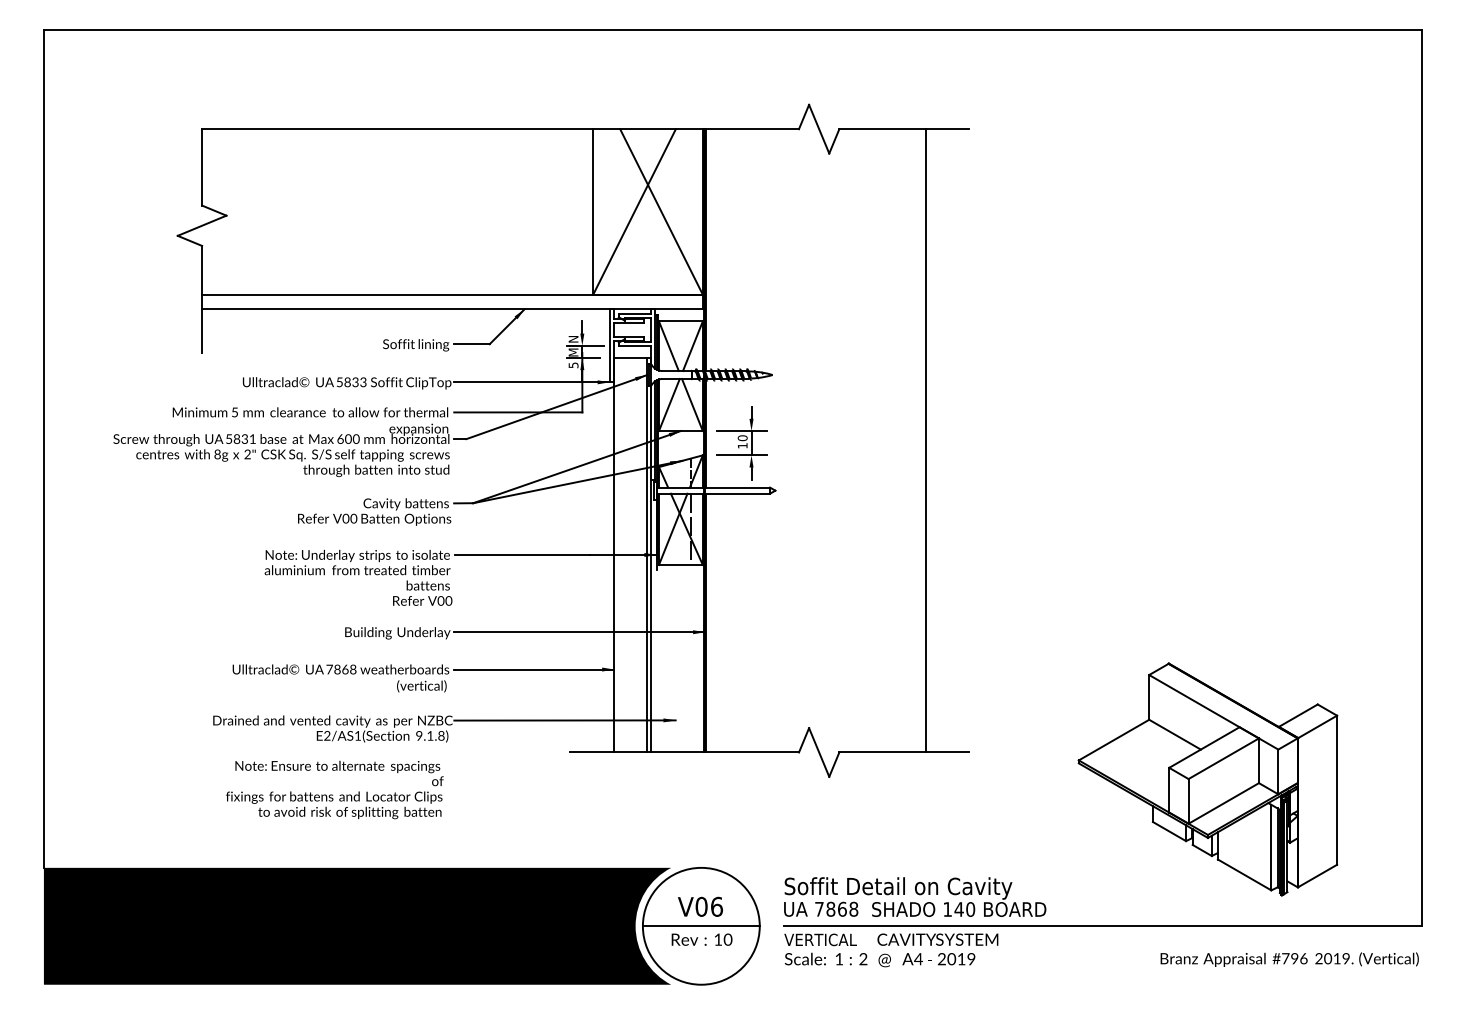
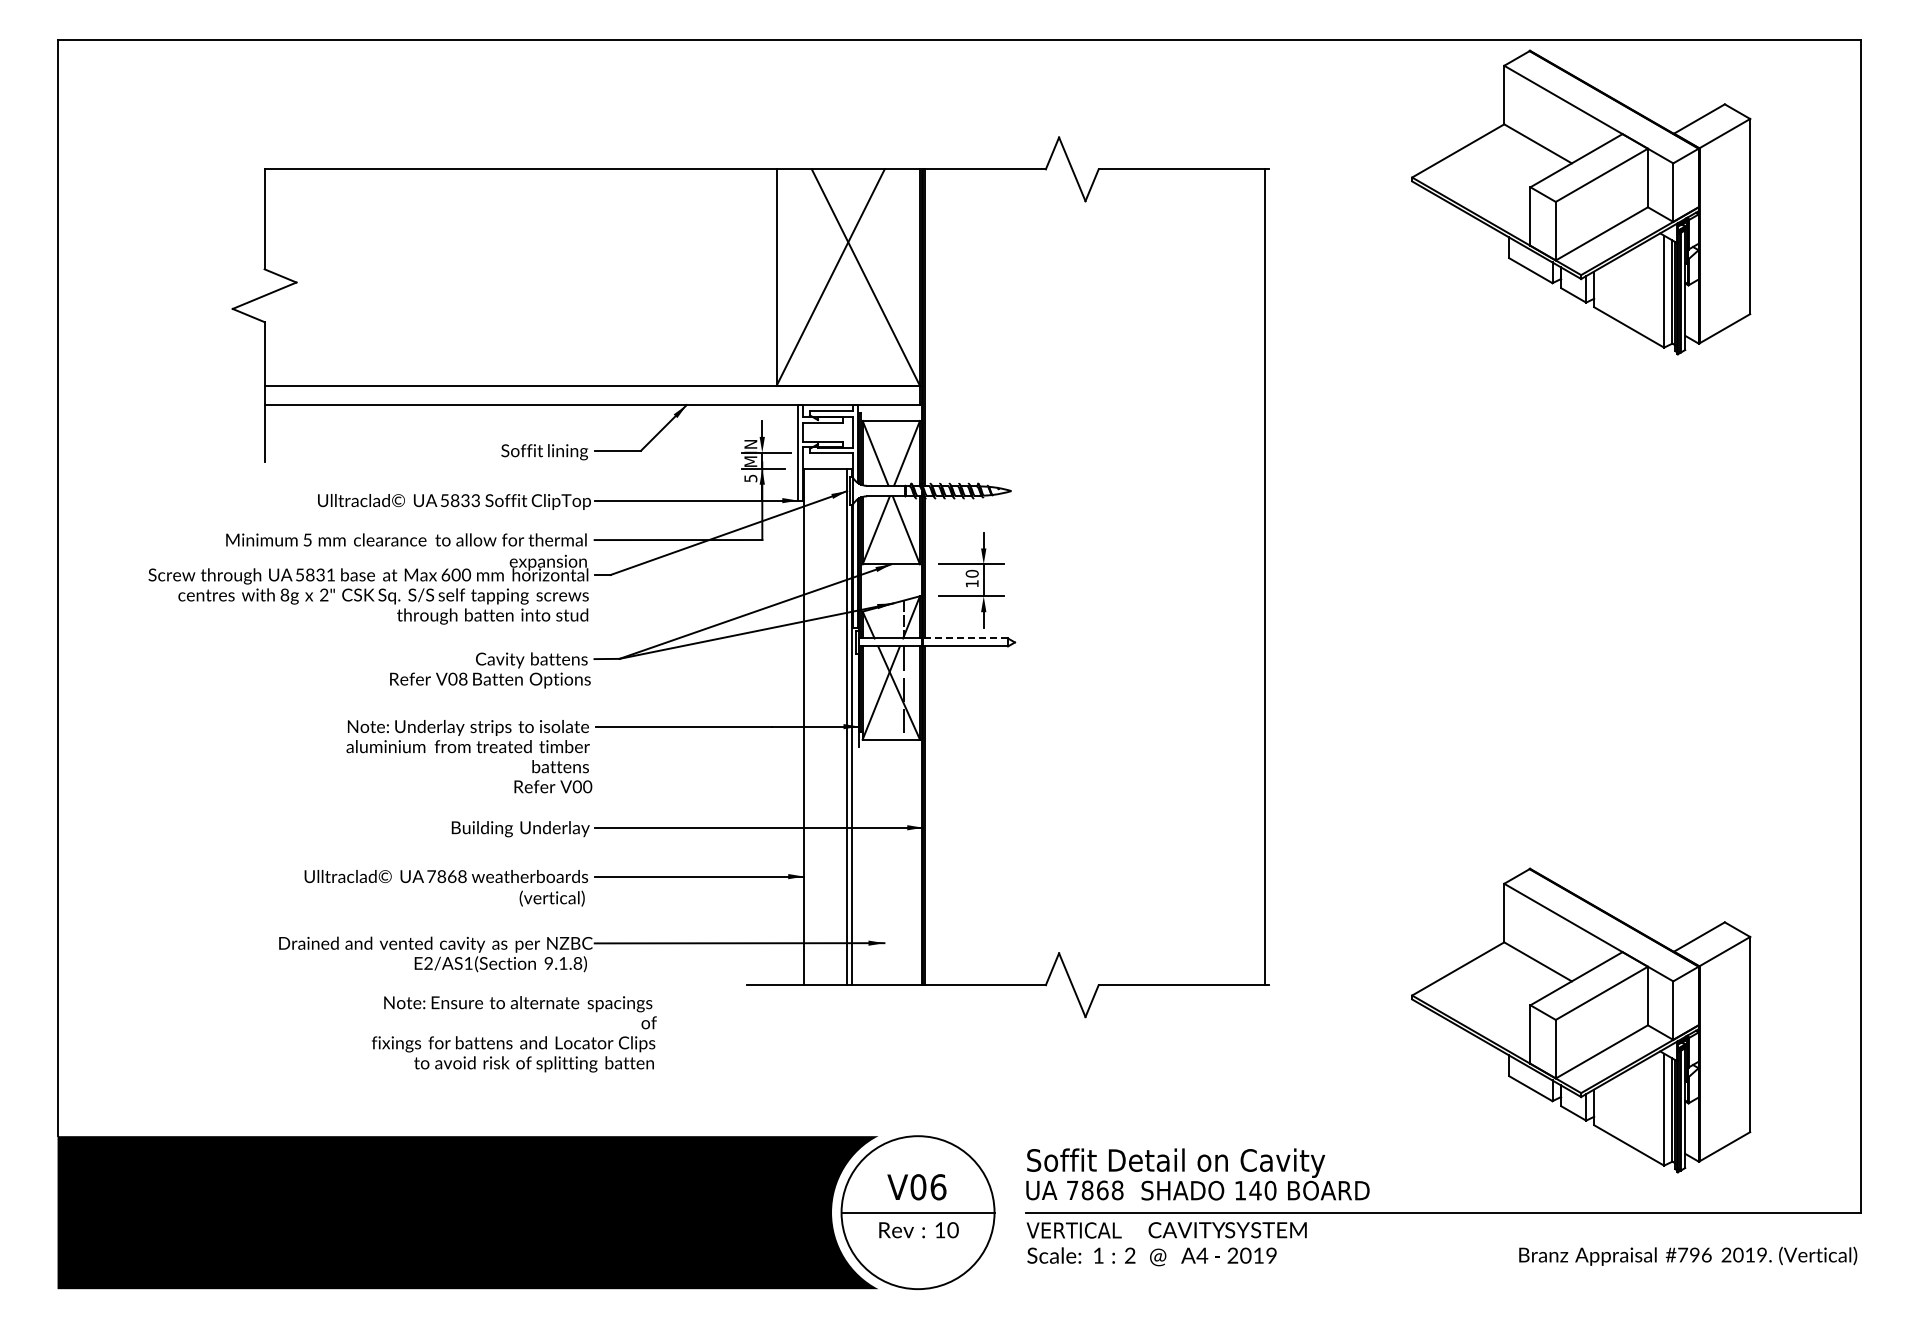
part: (1208, 154) -> (1581, 202), added
line: (925, 441) -> (1264, 577), moved
line: (737, 487) -> (965, 638), solid -> dashed
text: (353, 518) -> (462, 679), V00 -> V08
text: (334, 790) -> (513, 1034), moved

